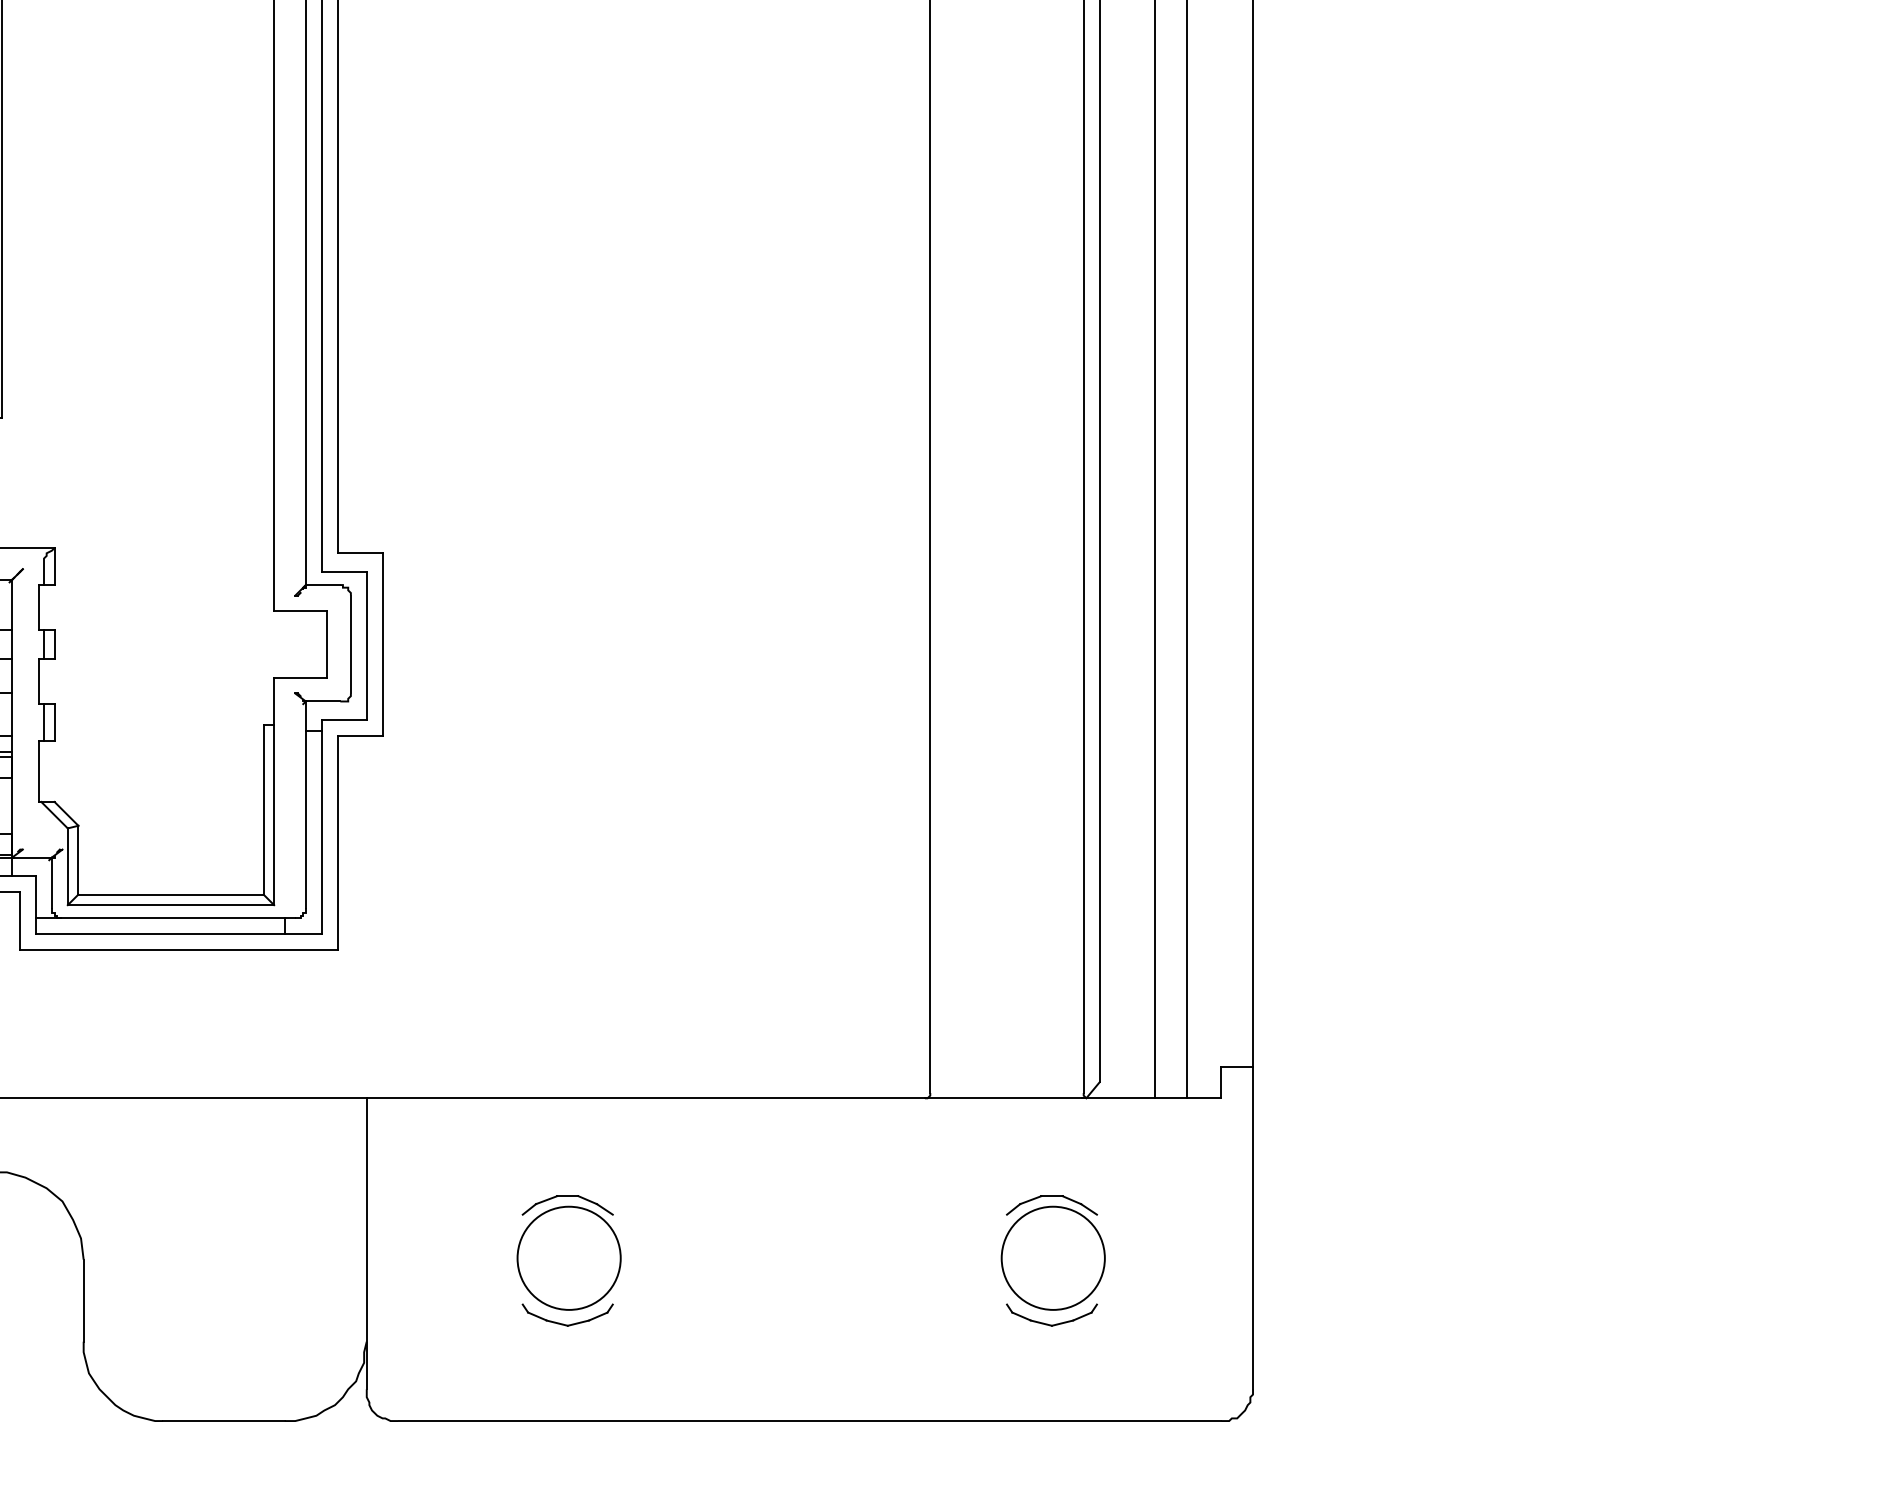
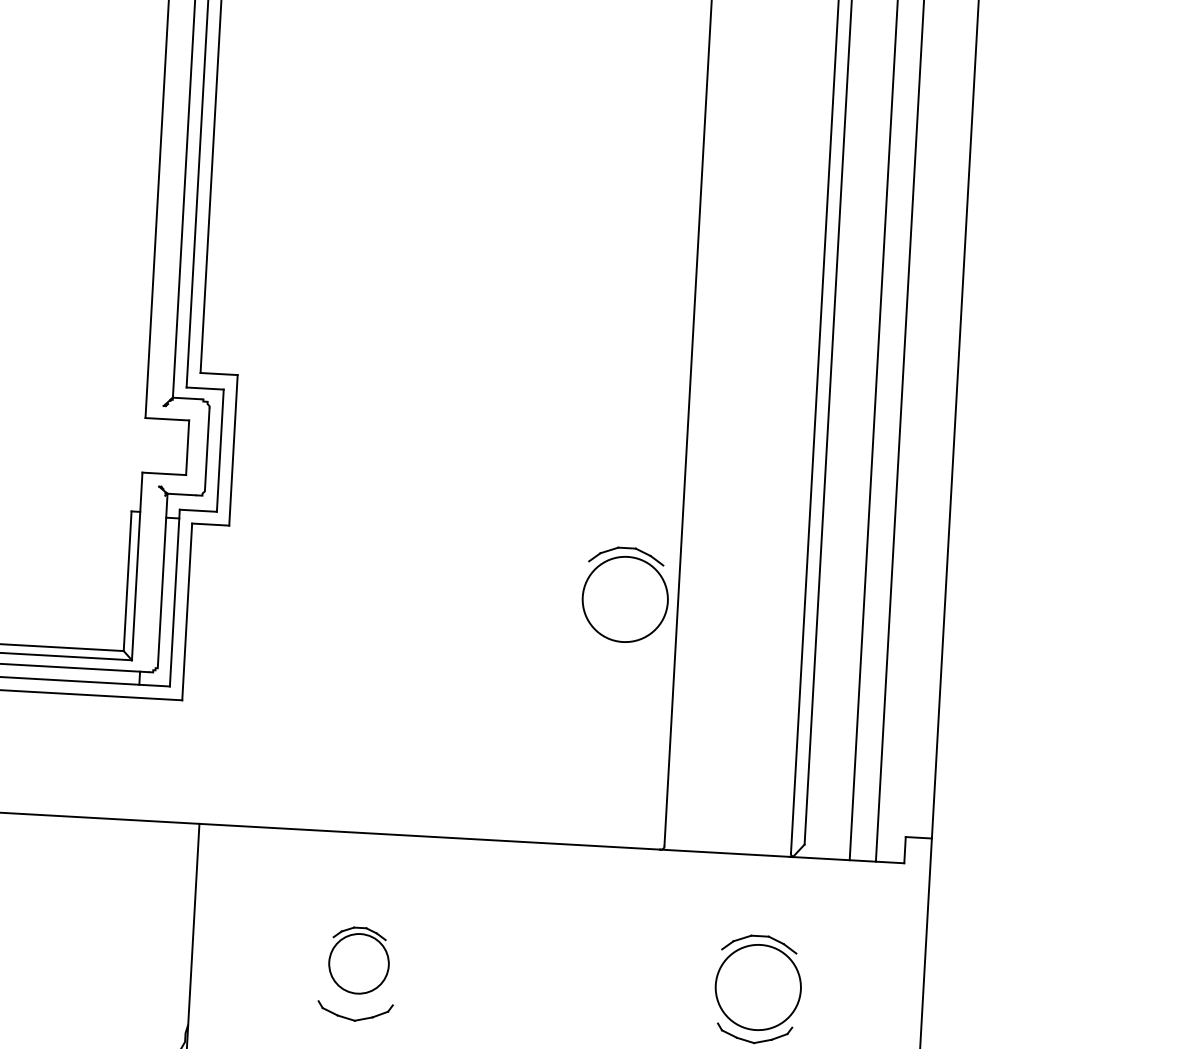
part: (865, 792) -> (624, 594), added
part: (568, 1252) -> (358, 960), size x0.7

